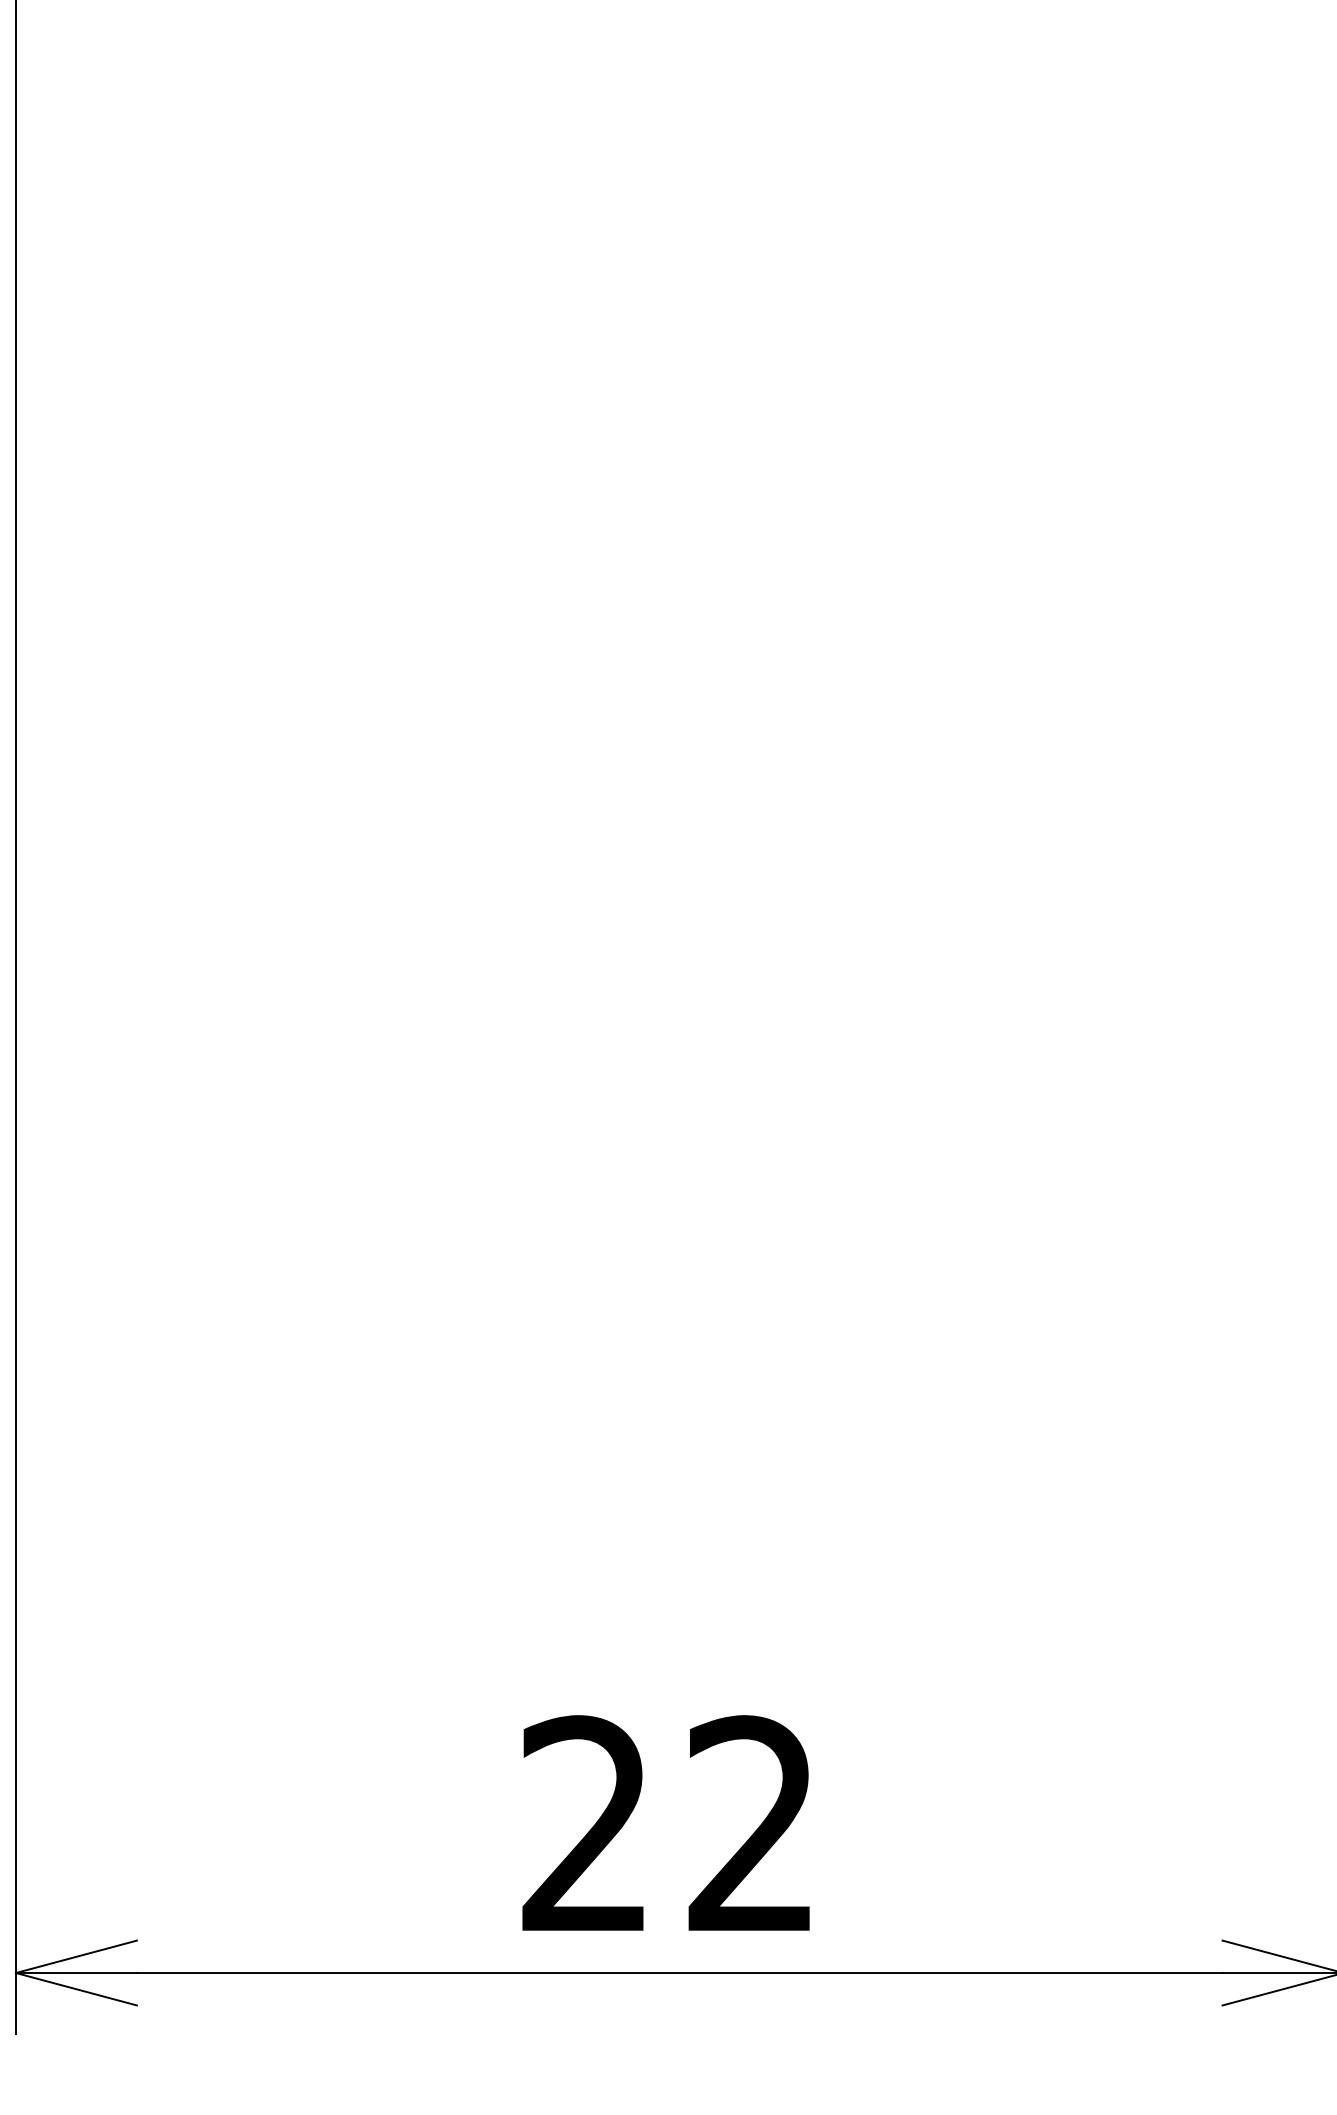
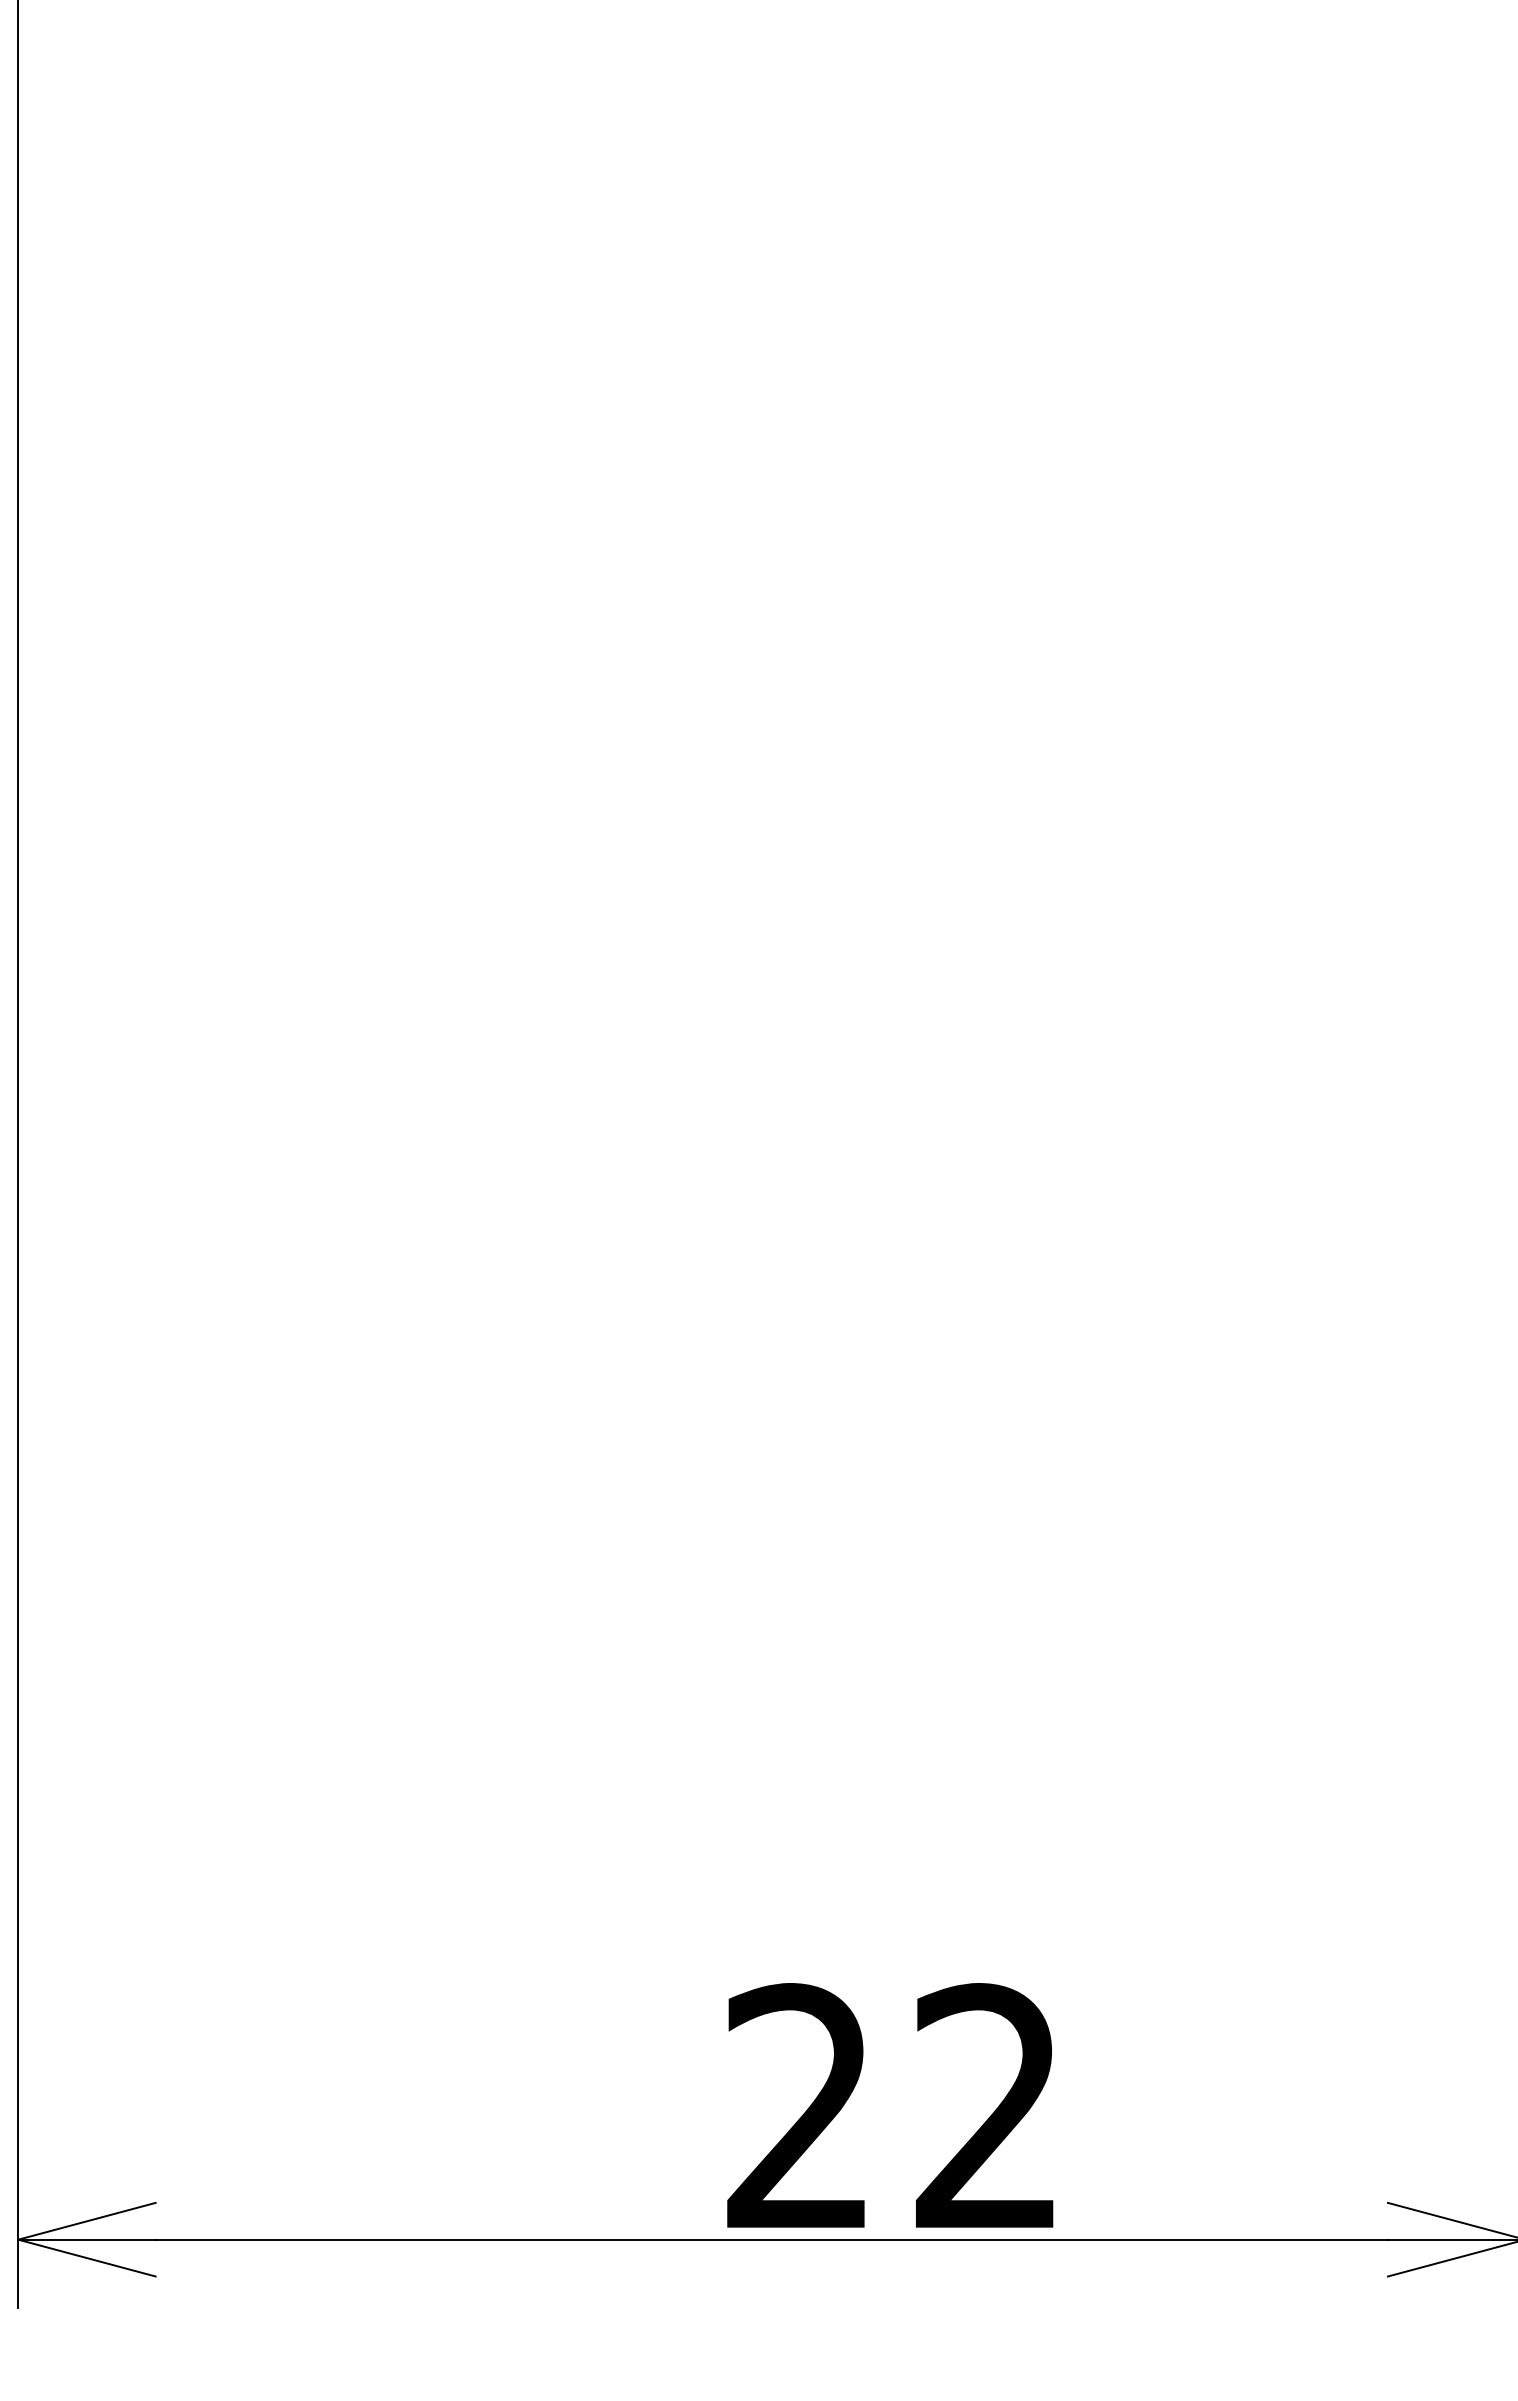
text: (666, 1823) -> (890, 2105), moved

